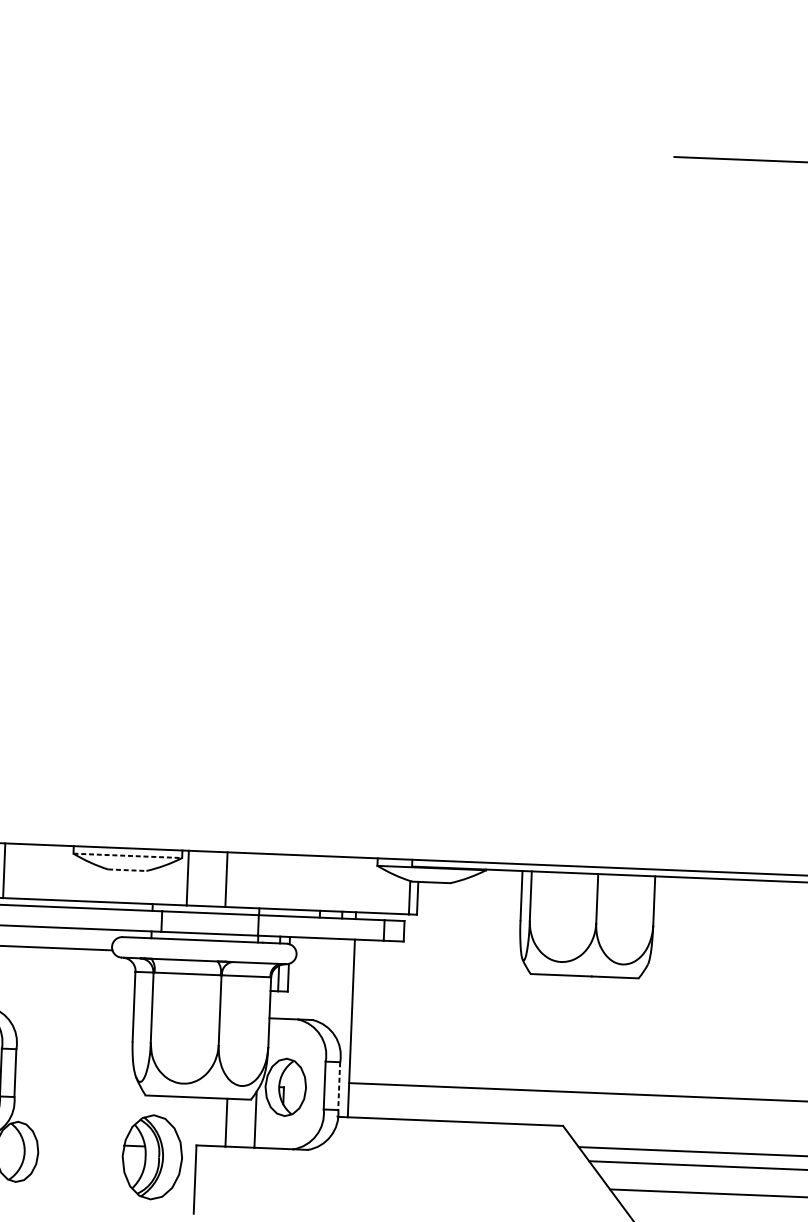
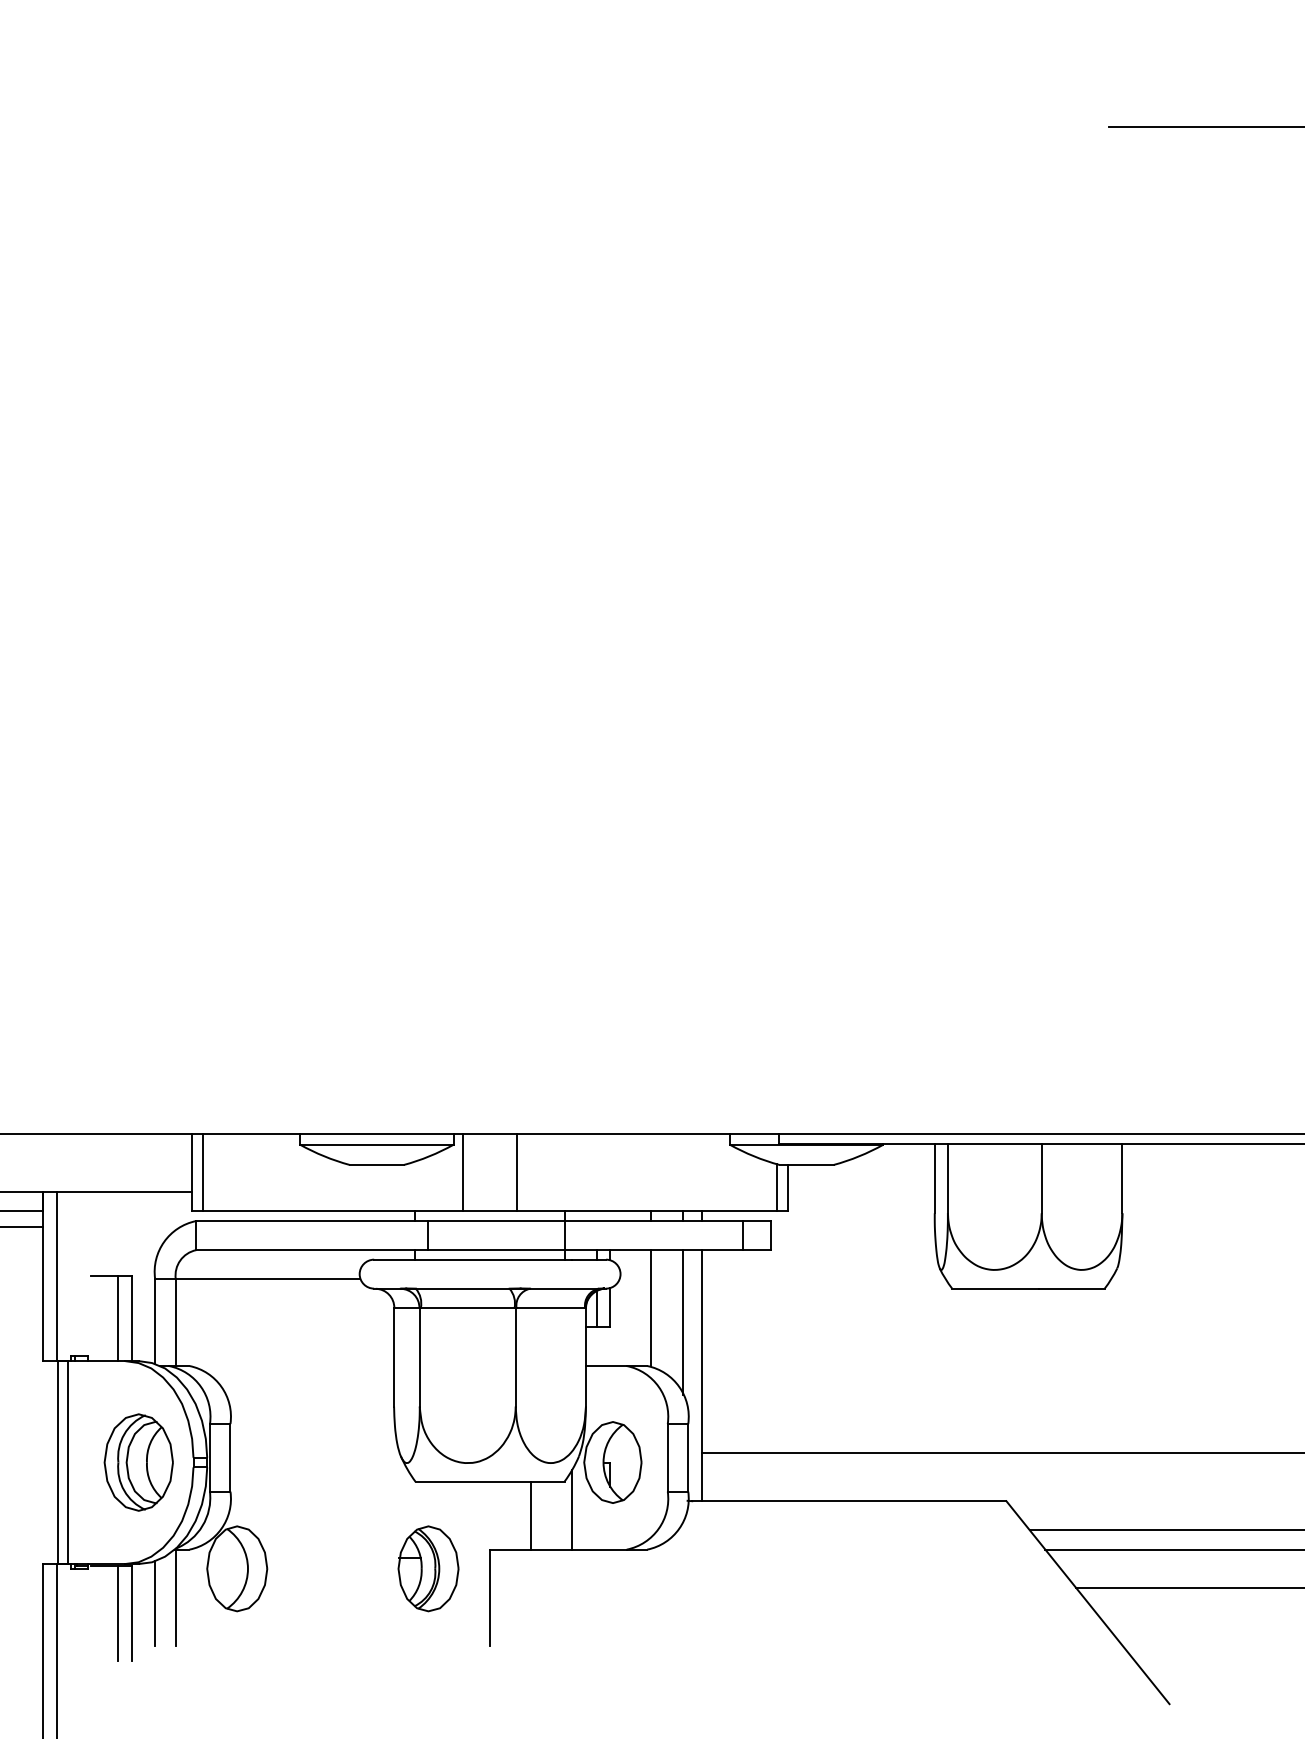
line: (127, 855) -> (376, 1144), dashed -> solid
line: (127, 869) -> (377, 1164), dashed -> solid
line: (317, 979) -> (651, 1308), added
line: (339, 990) -> (682, 1322), added
line: (339, 1085) -> (688, 1457), dashed -> solid
part: (152, 1157) -> (428, 1568), size x0.71

